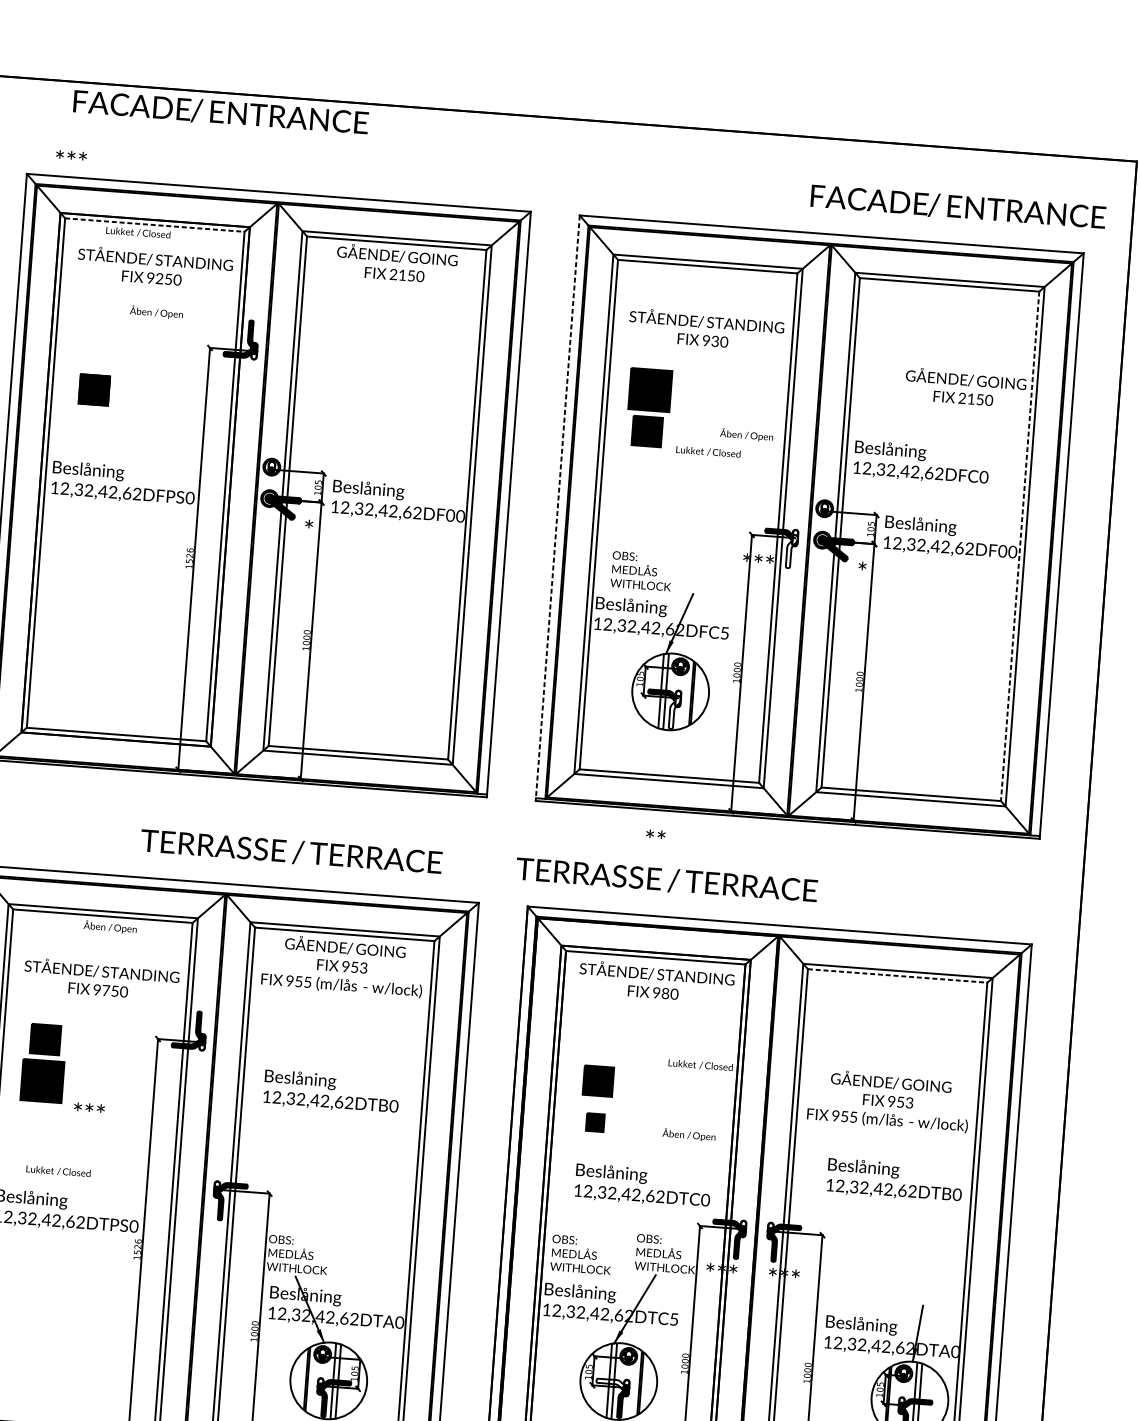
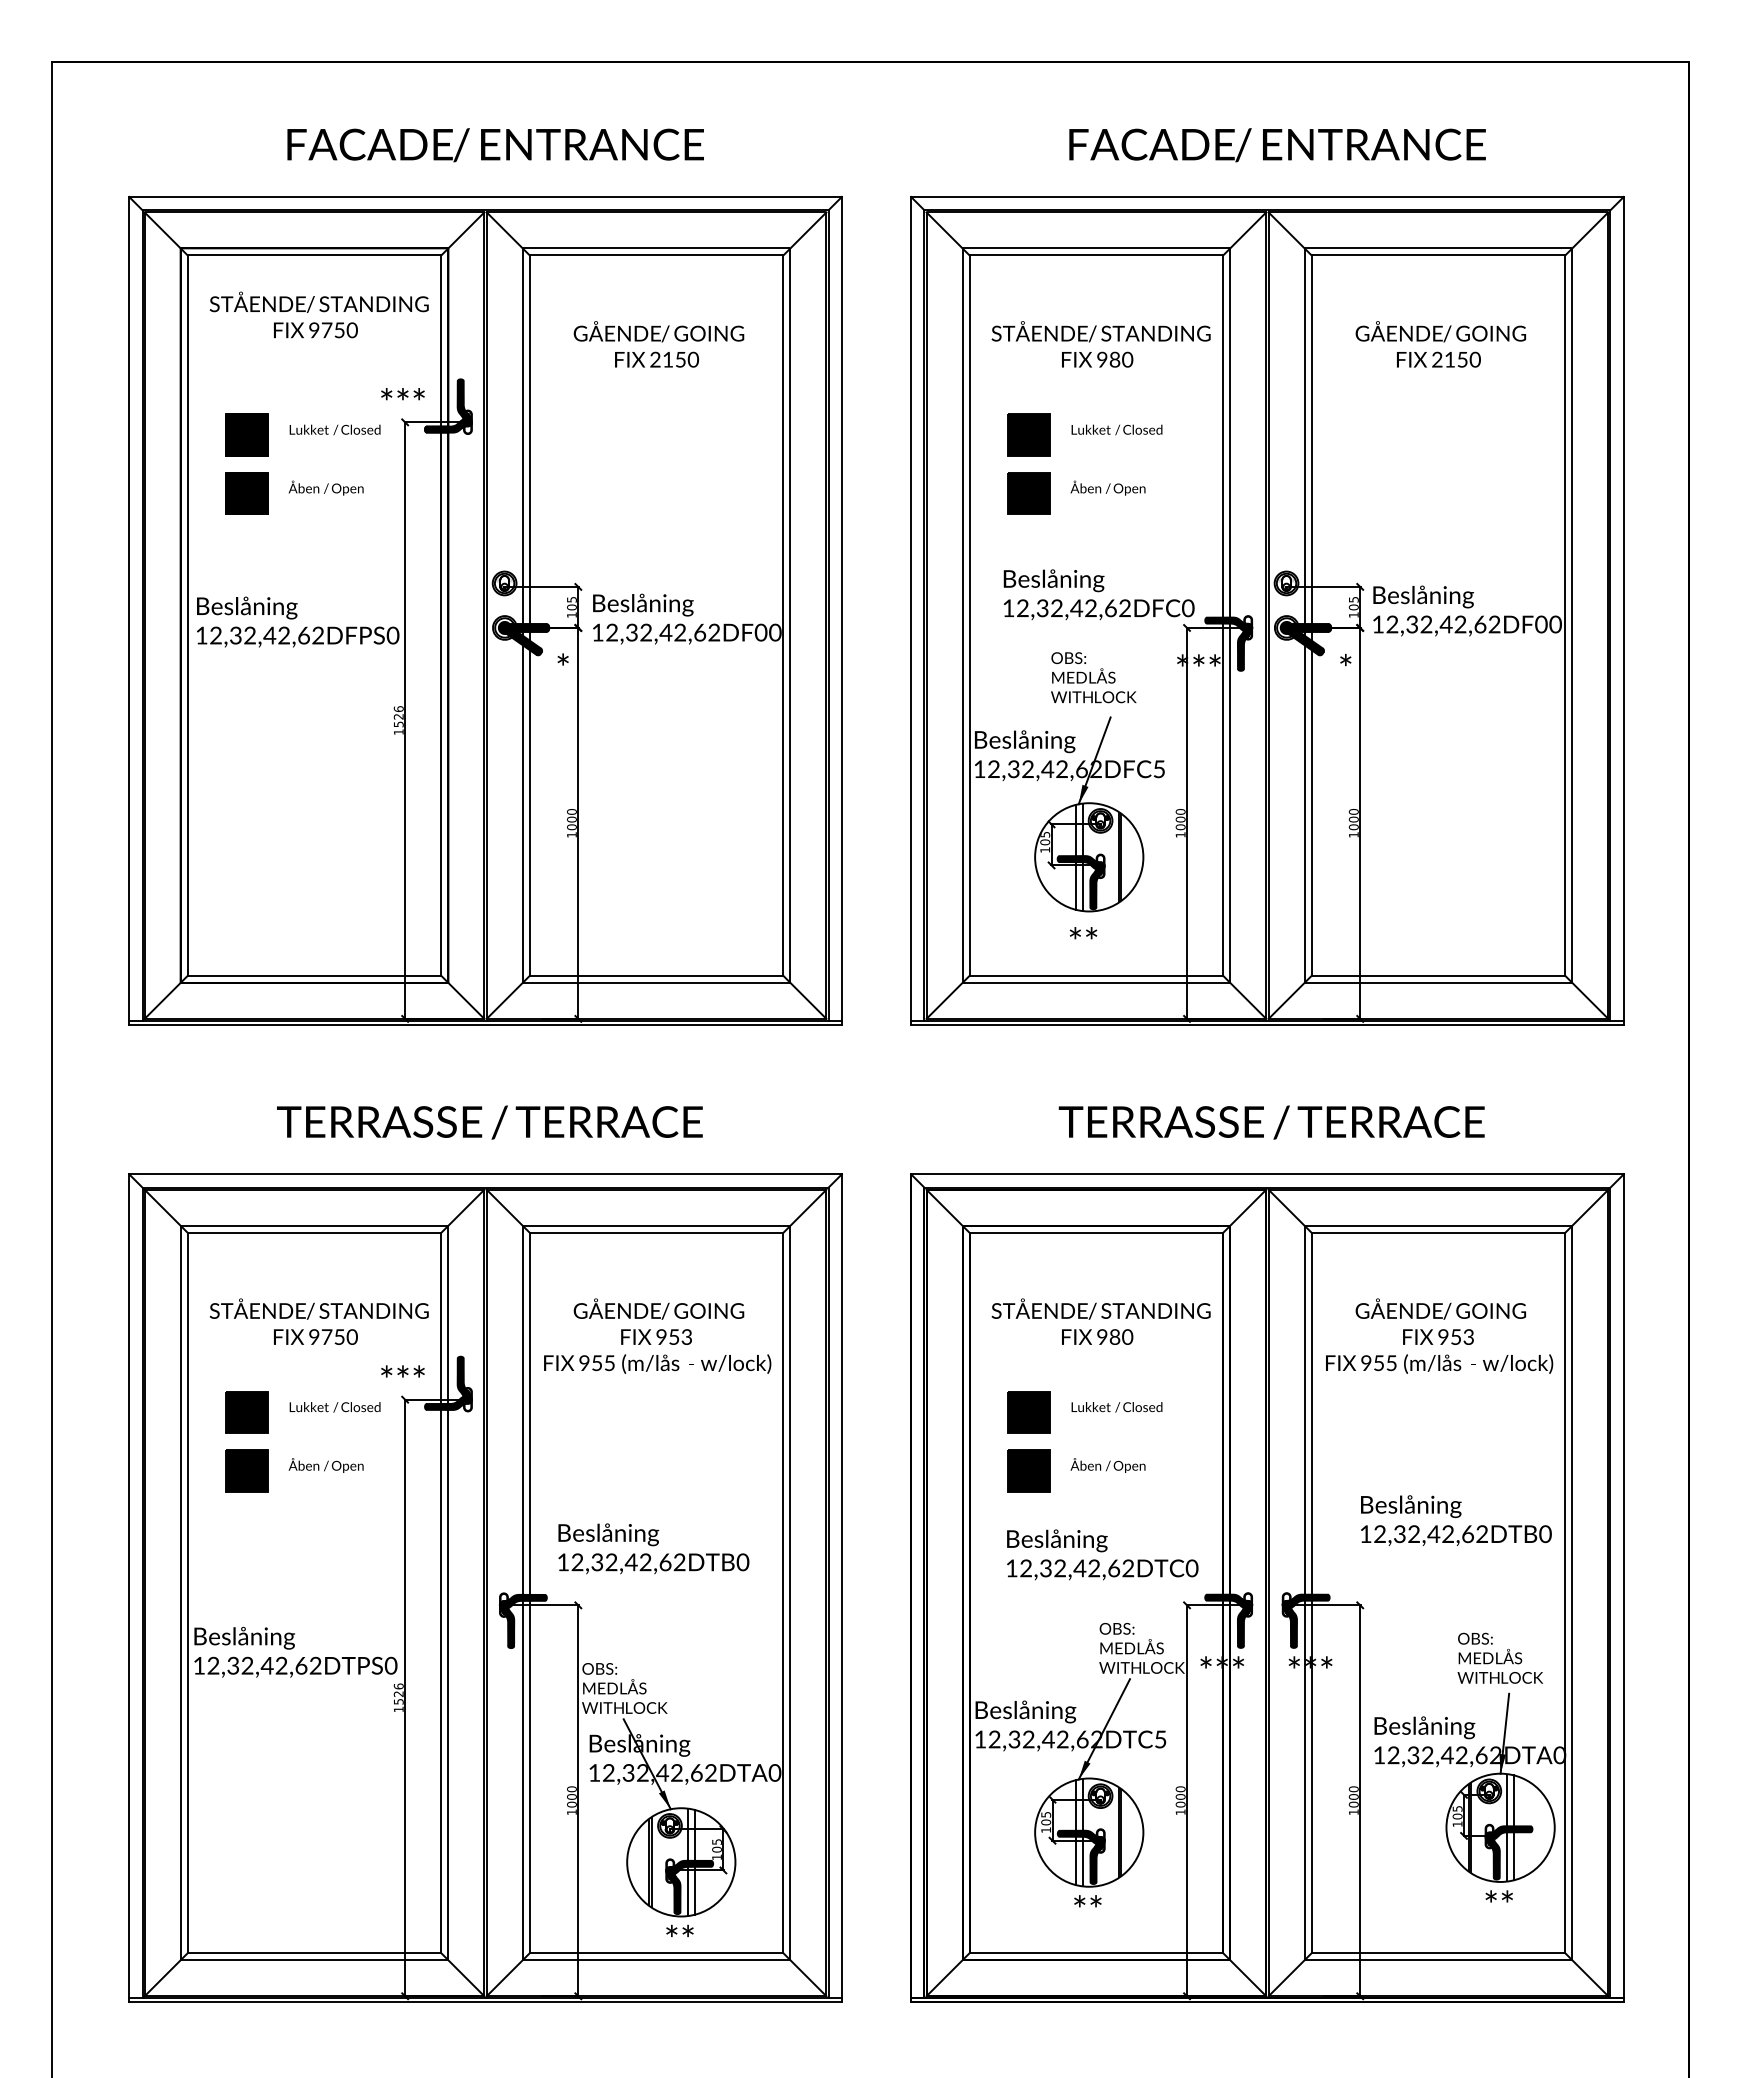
text: (220, 112) -> (495, 145), moved
text: (71, 155) -> (402, 394), moved
text: (958, 207) -> (1277, 145), moved
line: (154, 225) -> (314, 255), dashed -> solid
text: (137, 232) -> (334, 429), moved
text: (396, 263) -> (658, 344), moved
text: (159, 278) -> (326, 330), 9250 -> 9750
text: (156, 312) -> (325, 487), moved
text: (714, 341) -> (1114, 360), 930 -> 980
part: (97, 348) -> (246, 434), added
text: (965, 387) -> (1440, 344), moved
part: (650, 389) -> (1028, 434), size x0.71
text: (746, 434) -> (1107, 487), moved
text: (708, 451) -> (1116, 429), moved
text: (921, 462) -> (1098, 594), moved
line: (558, 508) -> (911, 611), dashed -> solid
line: (1020, 546) -> (1565, 616), dashed -> solid
fill: (791, 551) -> (1244, 646), added
text: (641, 571) -> (1093, 677), moved
fill: (674, 712) -> (1097, 885), added
text: (655, 834) -> (1083, 933), moved
text: (291, 851) -> (489, 1122), moved
text: (666, 880) -> (1271, 1122), moved
text: (109, 927) -> (325, 1465), moved
text: (343, 965) -> (657, 1335), moved
line: (897, 975) -> (1438, 1232), dashed -> solid
text: (656, 981) -> (1100, 1321), moved
text: (700, 1065) -> (1116, 1407), moved
part: (42, 1080) -> (246, 1470), size x0.71
text: (331, 1091) -> (653, 1548), moved
text: (889, 1100) -> (1439, 1335), moved
text: (89, 1107) -> (402, 1371), moved
part: (595, 1122) -> (1028, 1470), size x1.67
text: (688, 1134) -> (1107, 1465), moved
text: (58, 1171) -> (334, 1407), moved
text: (580, 1254) -> (1499, 1657), moved
fill: (609, 1383) -> (1076, 1836), added

